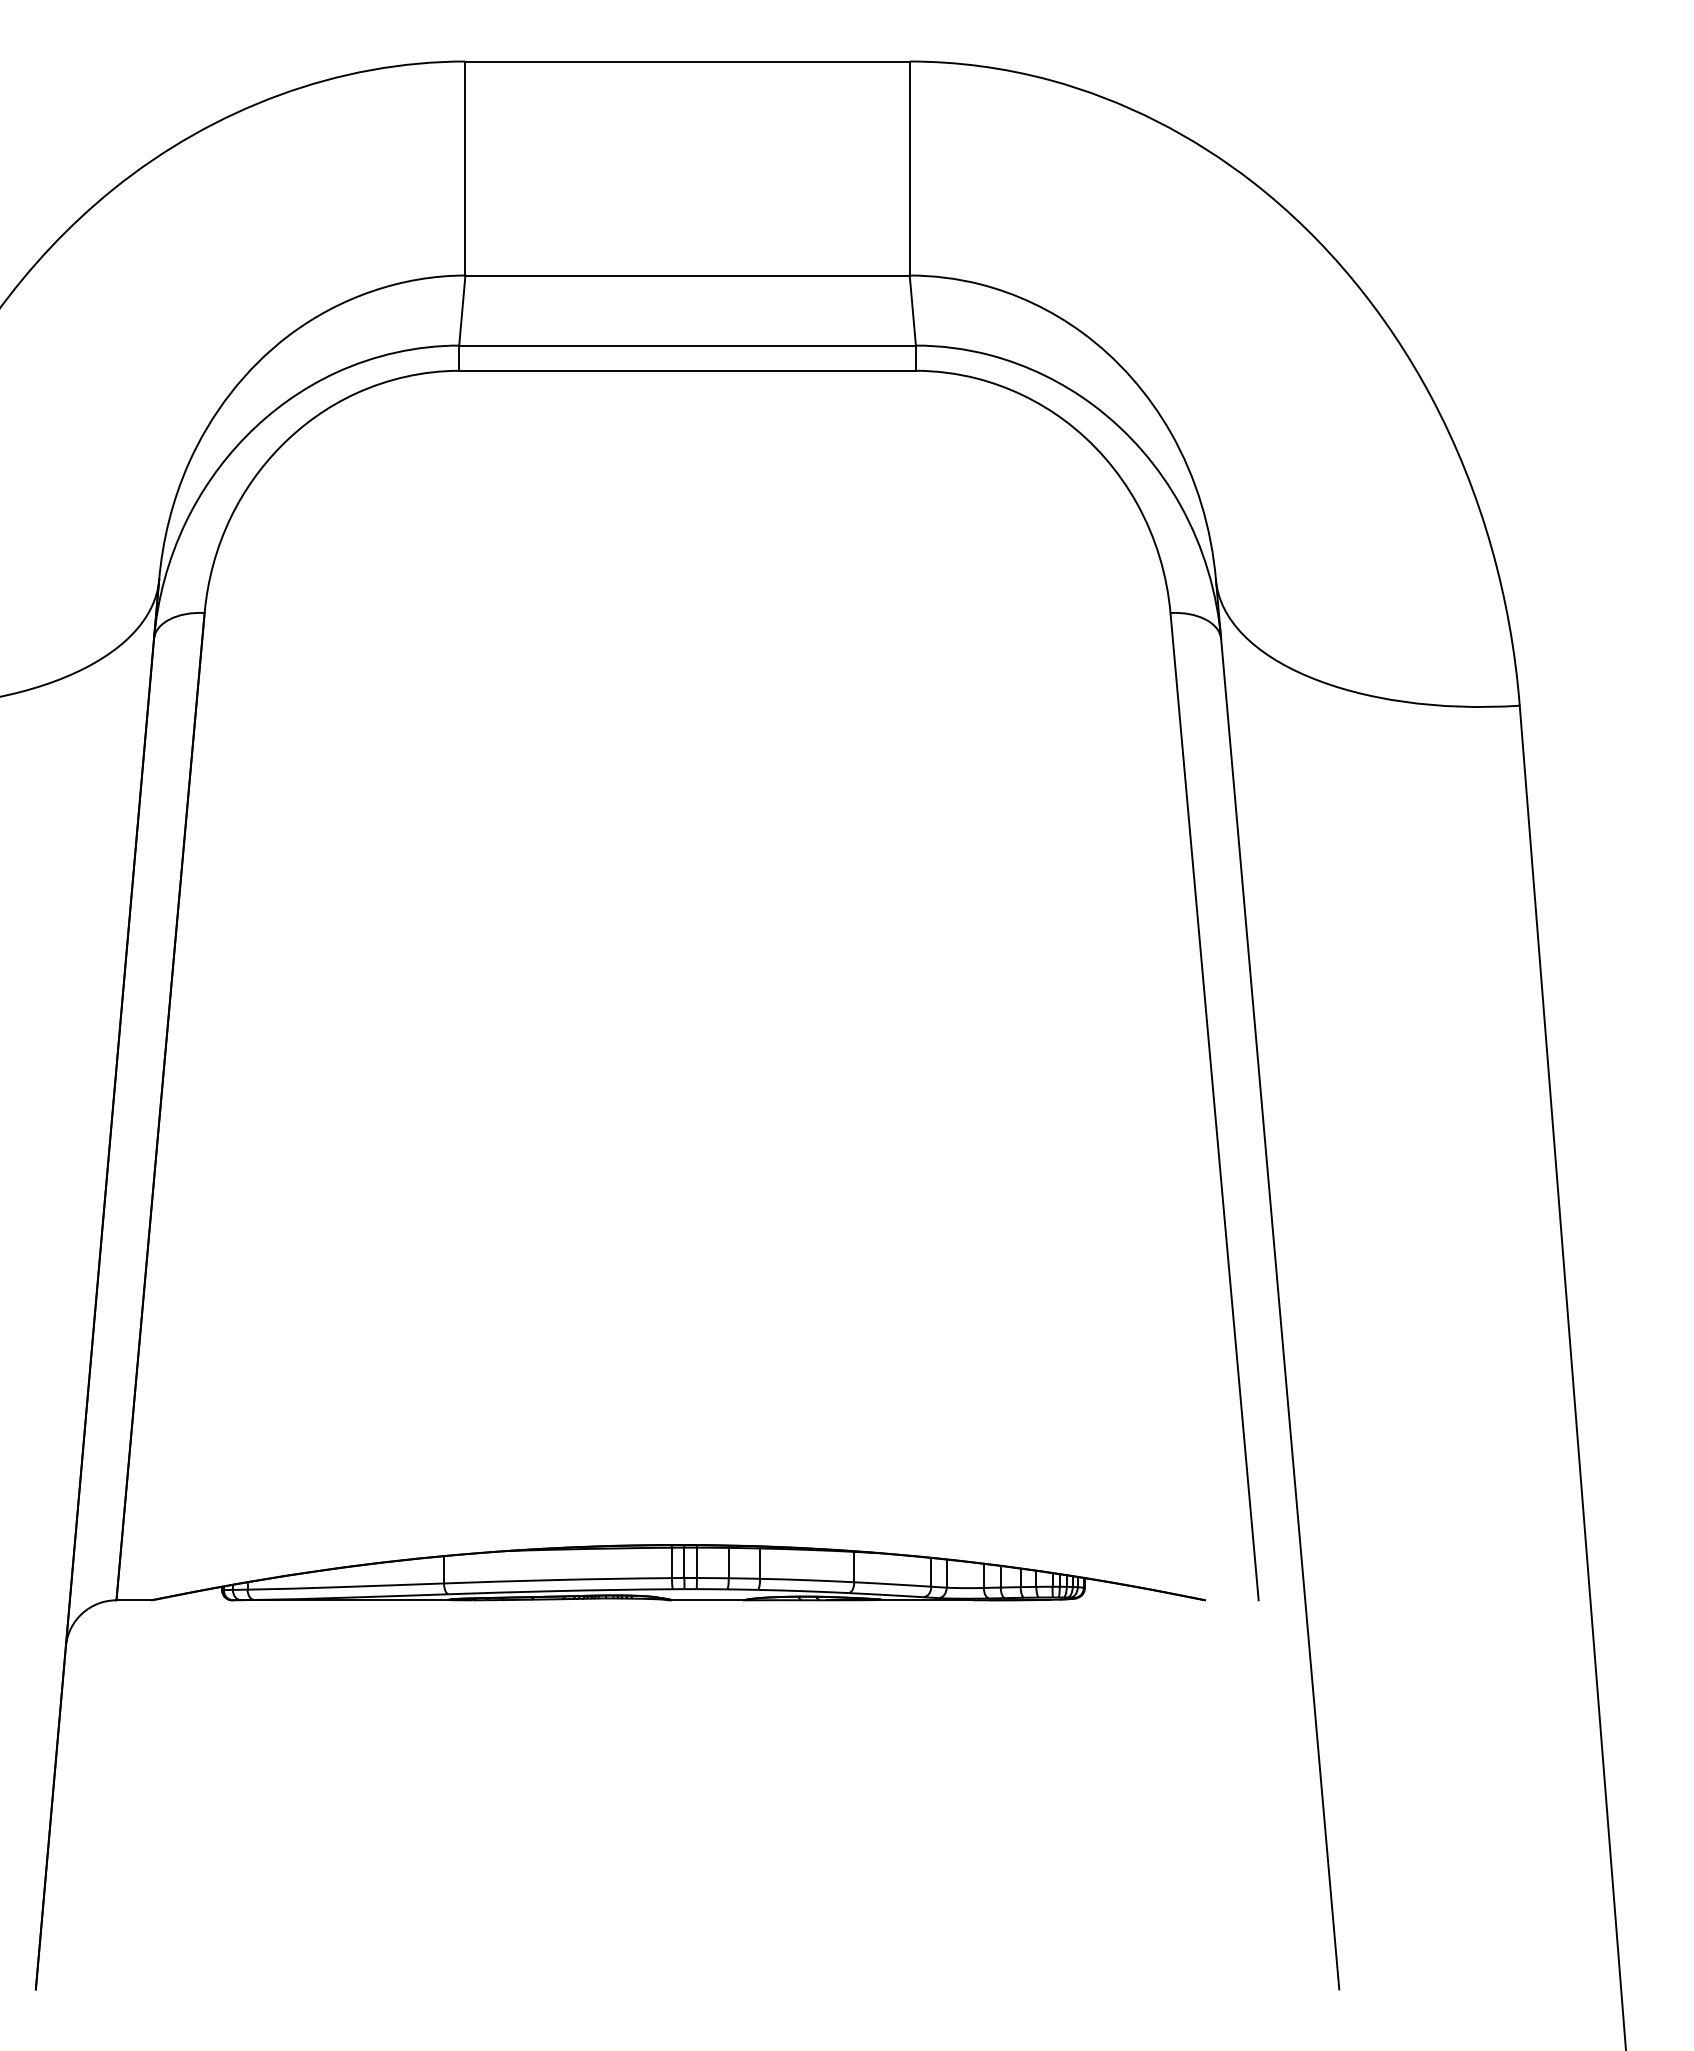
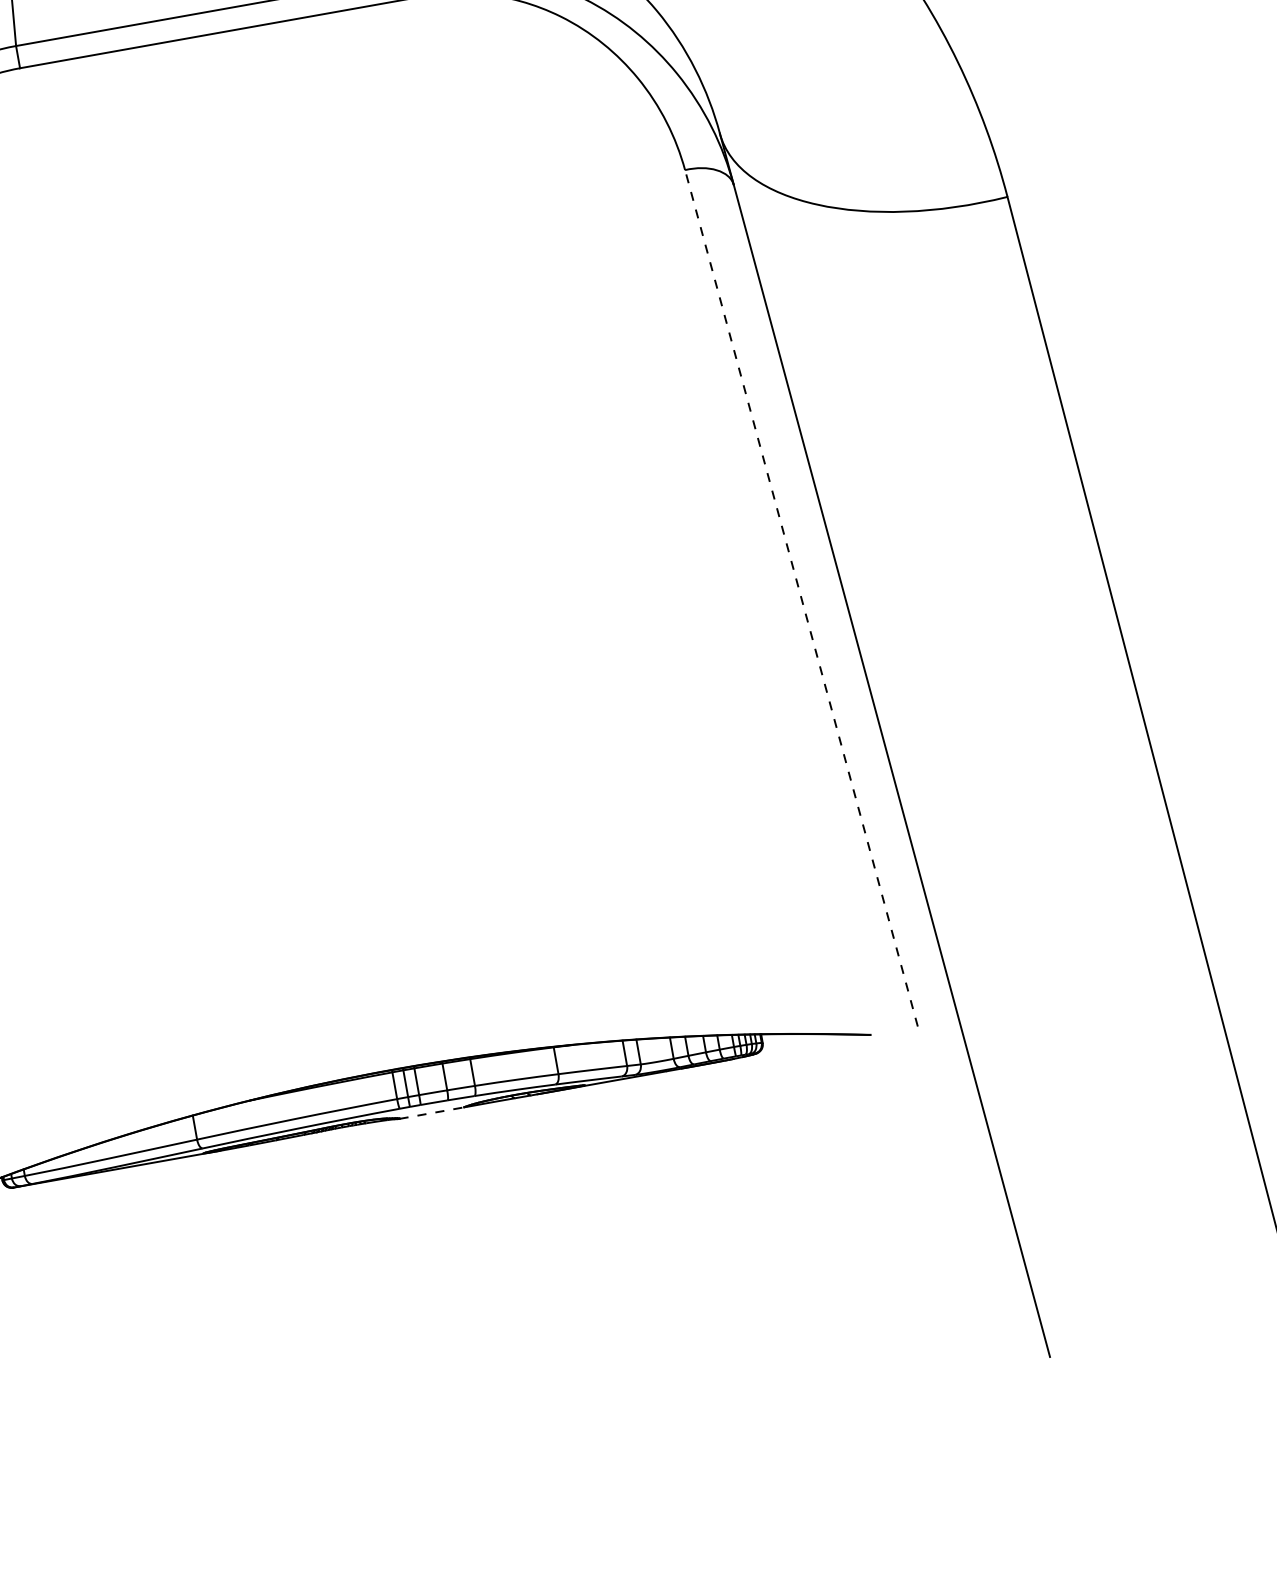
line: (1214, 1106) -> (801, 598), solid -> dashed
line: (709, 1600) -> (433, 1112), solid -> dashed

